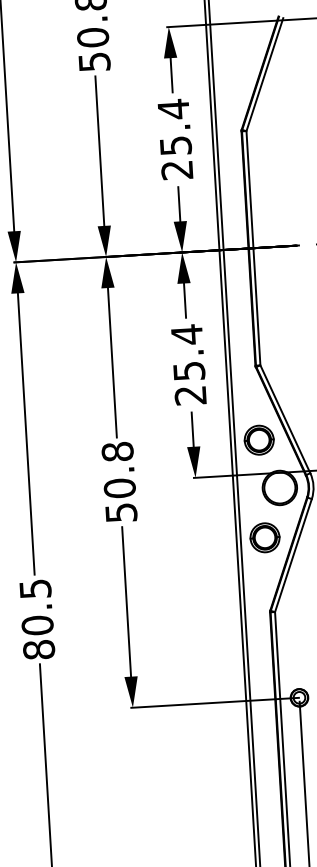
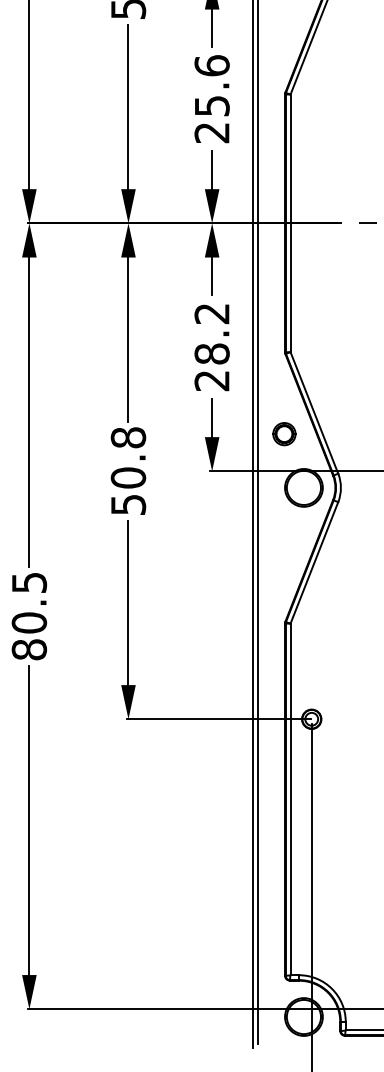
text: (173, 109) -> (211, 65), 25.4 -> 25.6
text: (187, 352) -> (211, 333), 25.4 -> 28.2
part: (259, 439) -> (284, 433), size x0.7
part: (265, 537) -> (284, 541), removed

